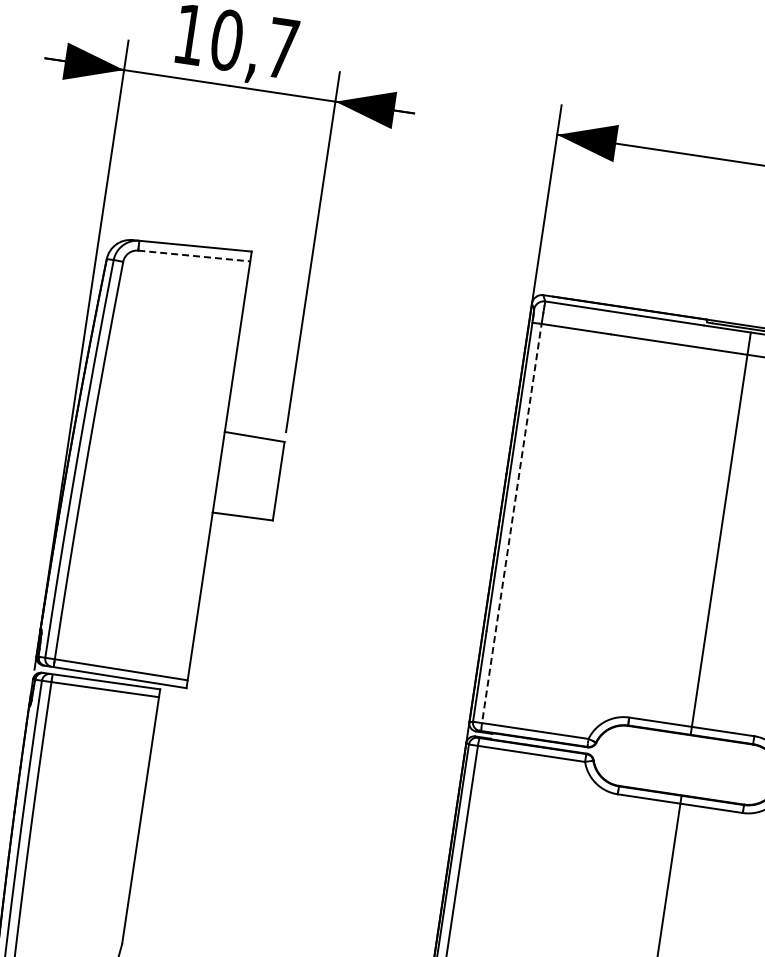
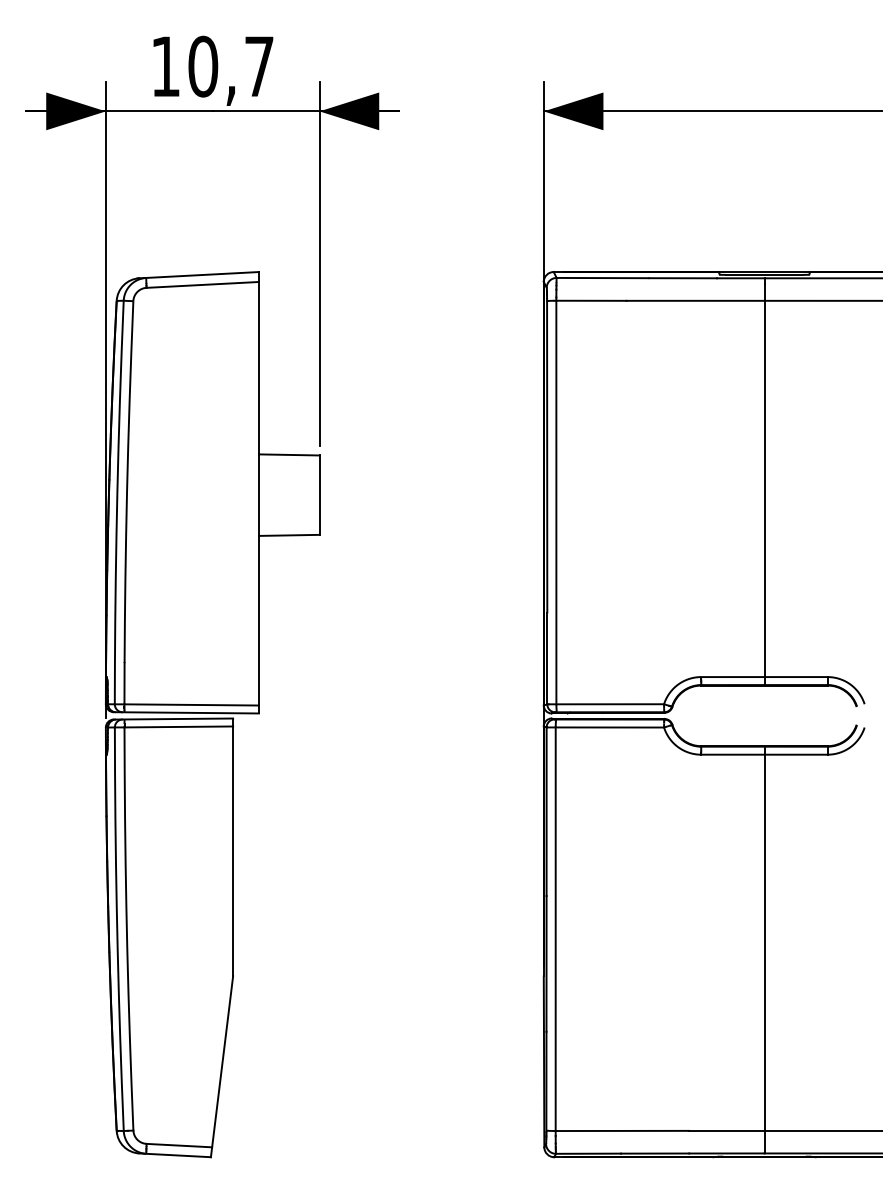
line: (195, 255) -> (203, 284), dashed -> solid
line: (512, 522) -> (556, 501), dashed -> solid

